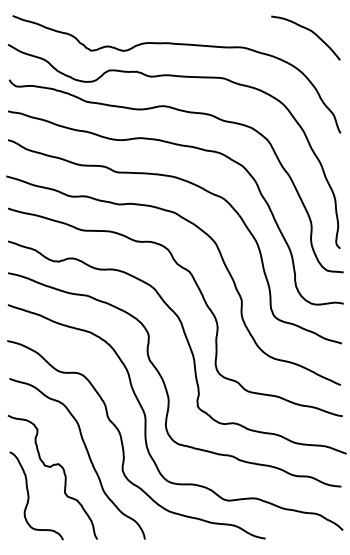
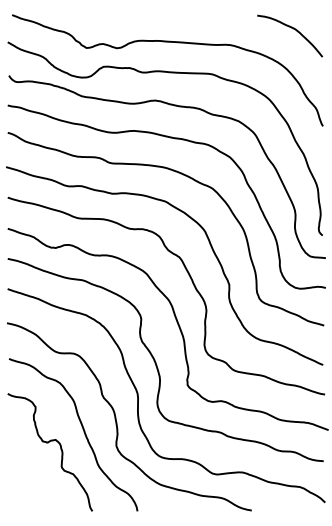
curve: (29, 497) -> (28, 471), removed

